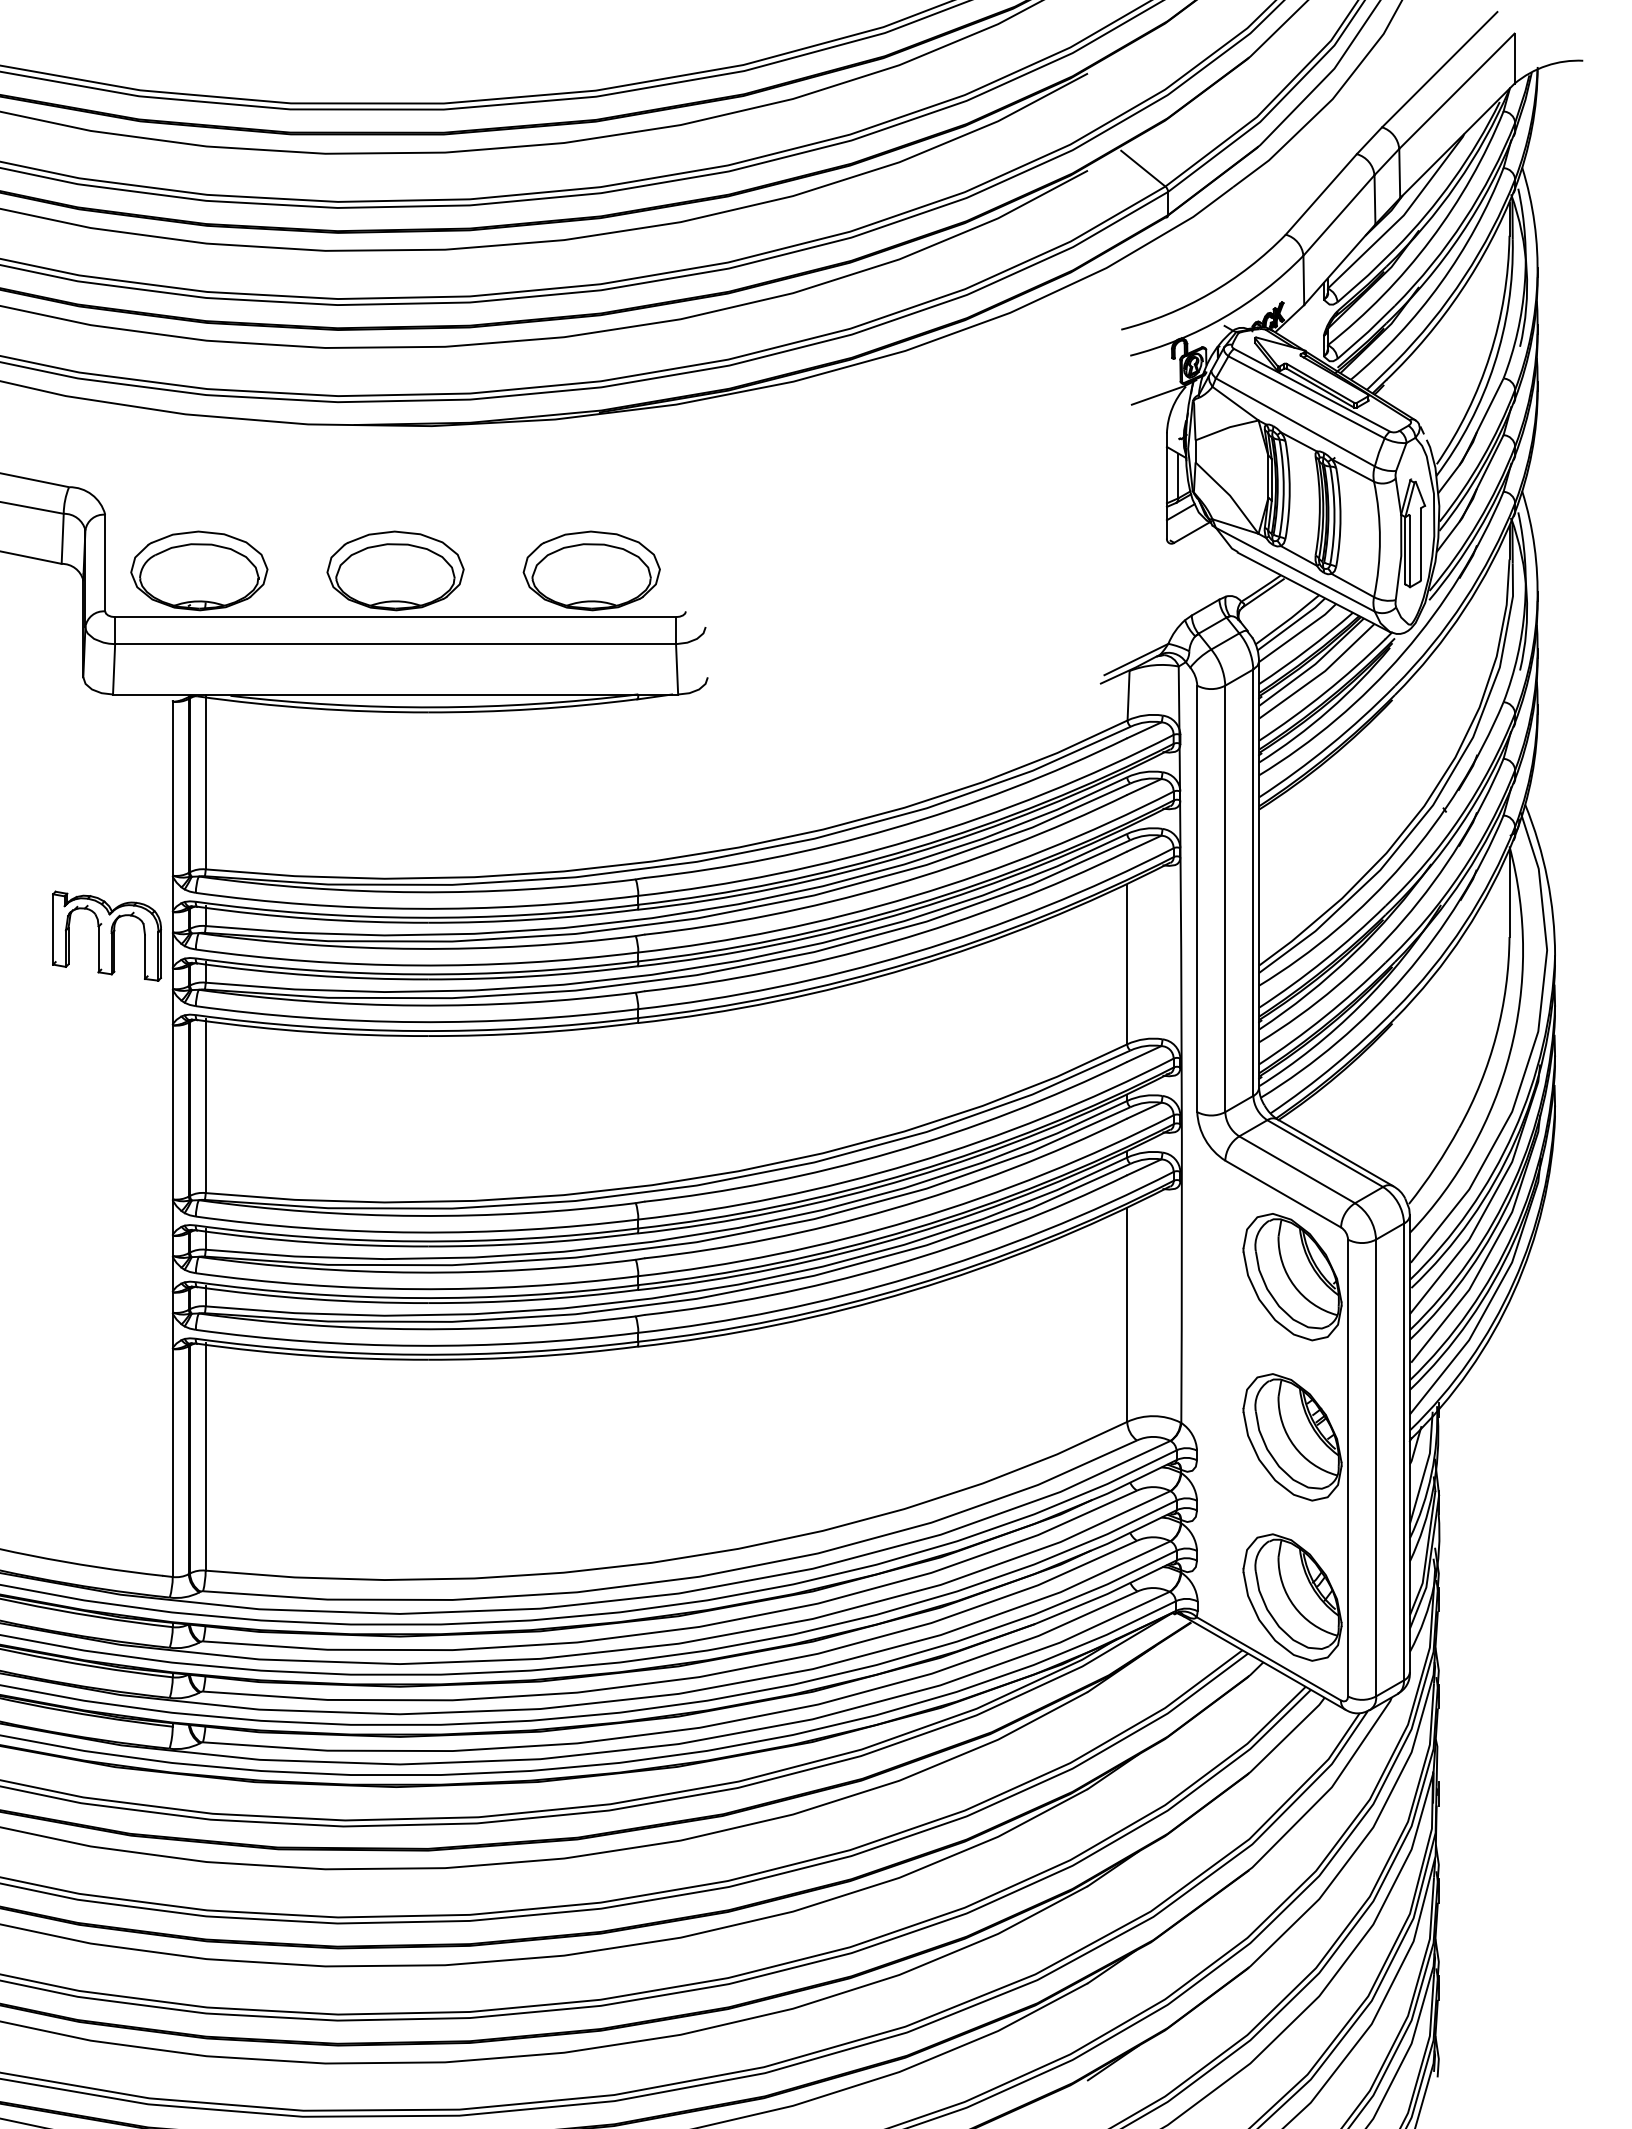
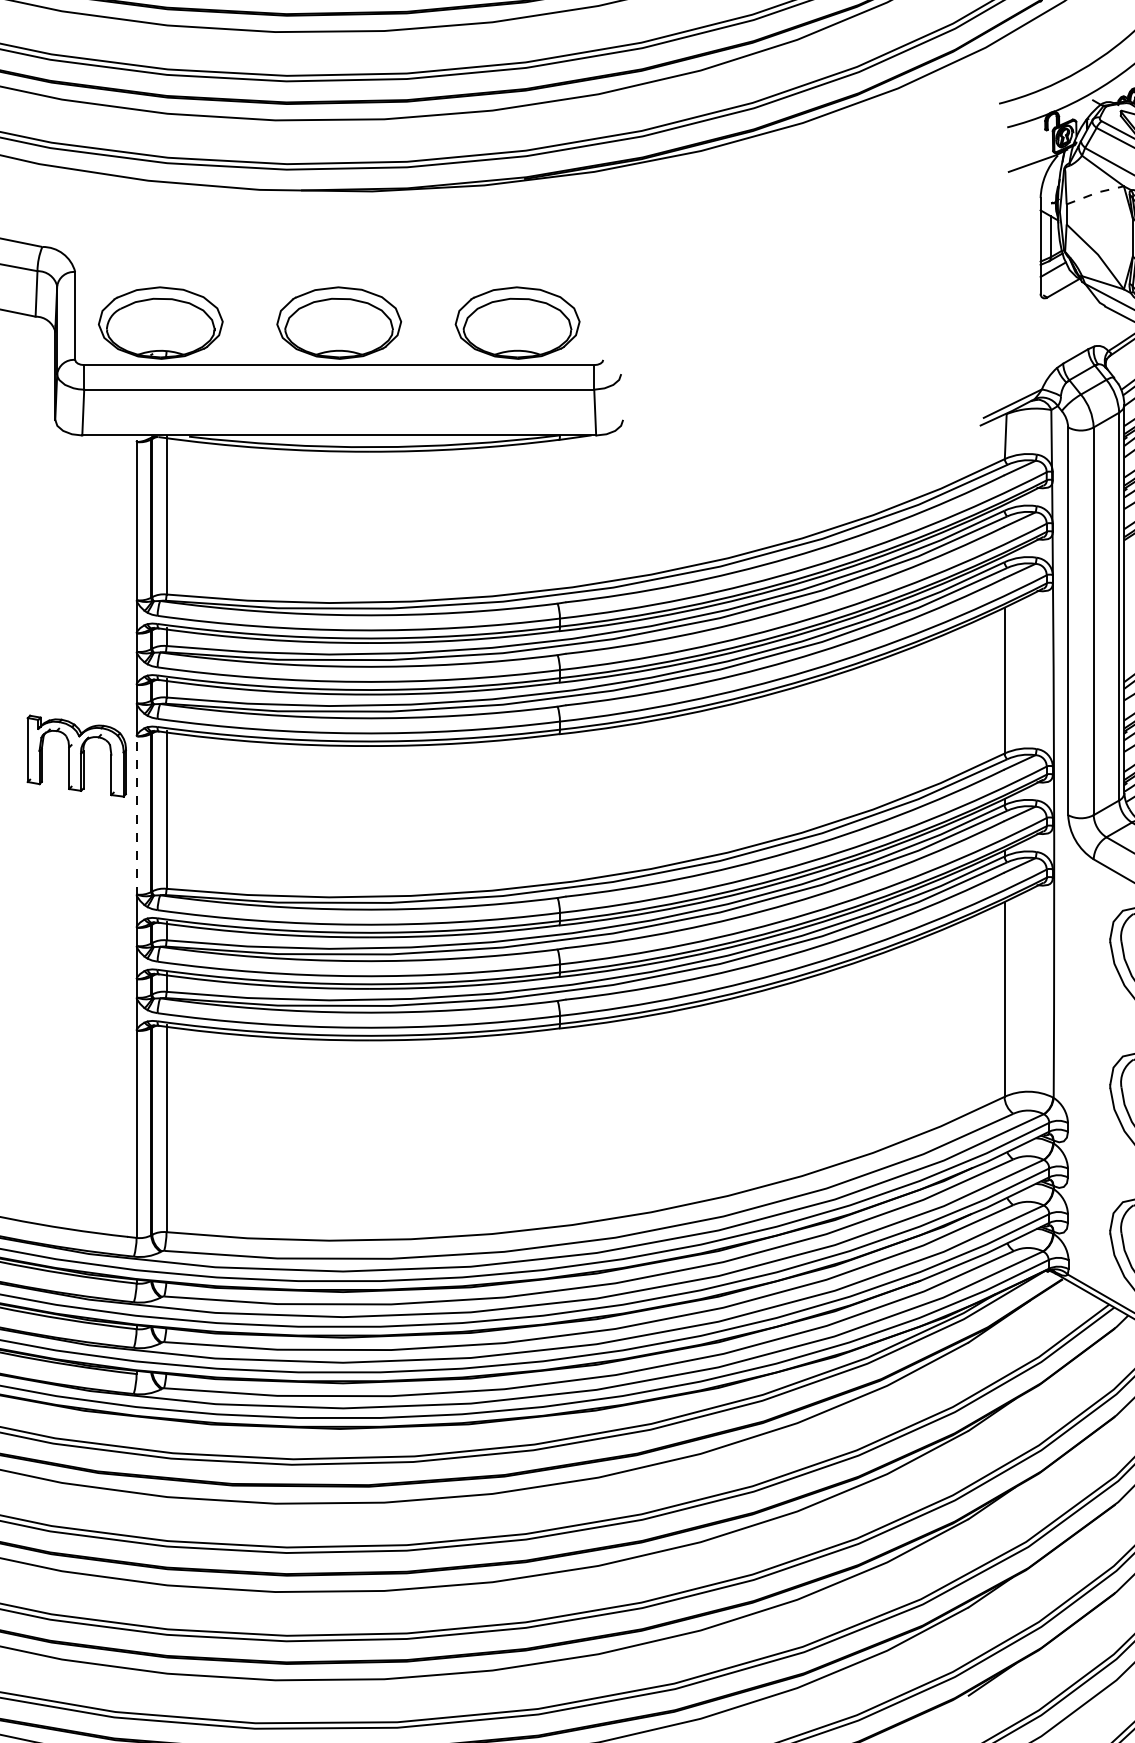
line: (1227, 428) -> (1095, 193), solid -> dashed
part: (106, 935) -> (76, 755), moved
line: (172, 1111) -> (136, 814), solid -> dashed

